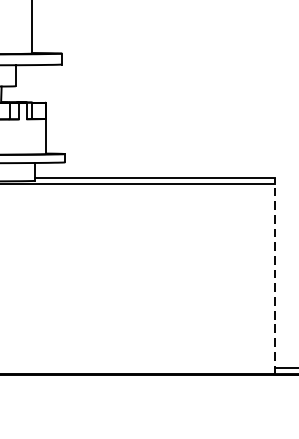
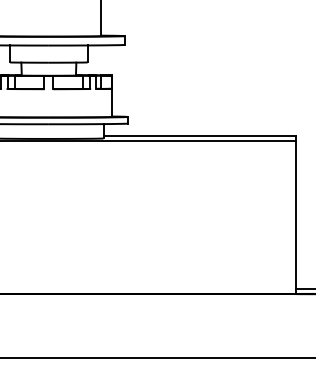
line: (274, 276) -> (295, 215), dashed -> solid

